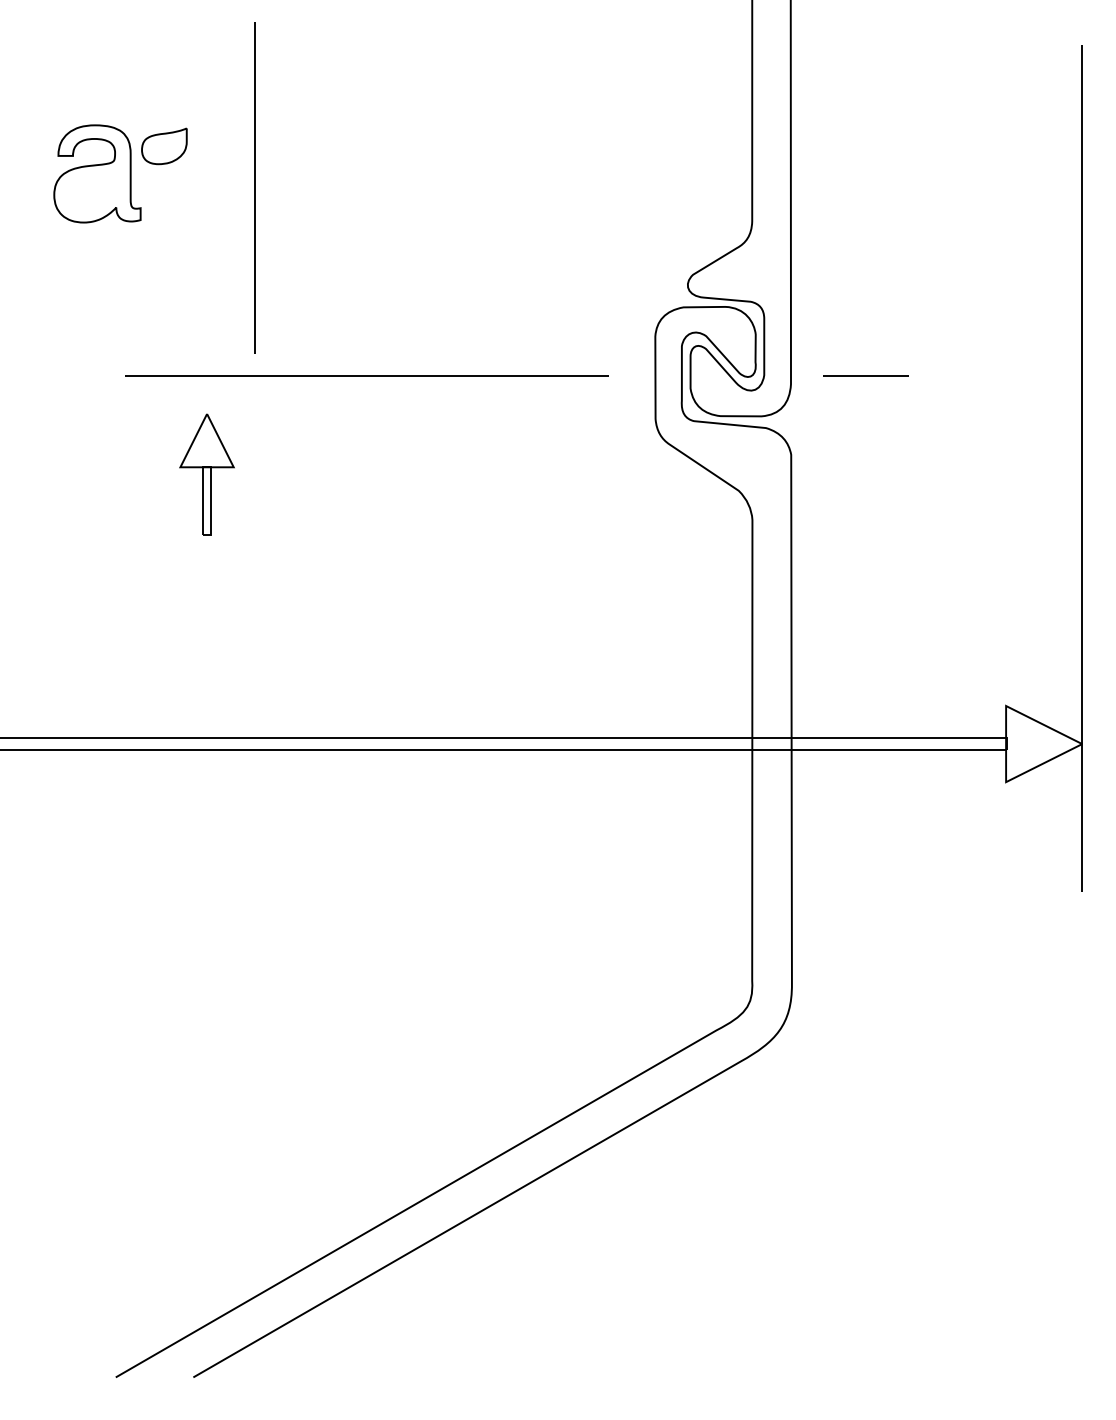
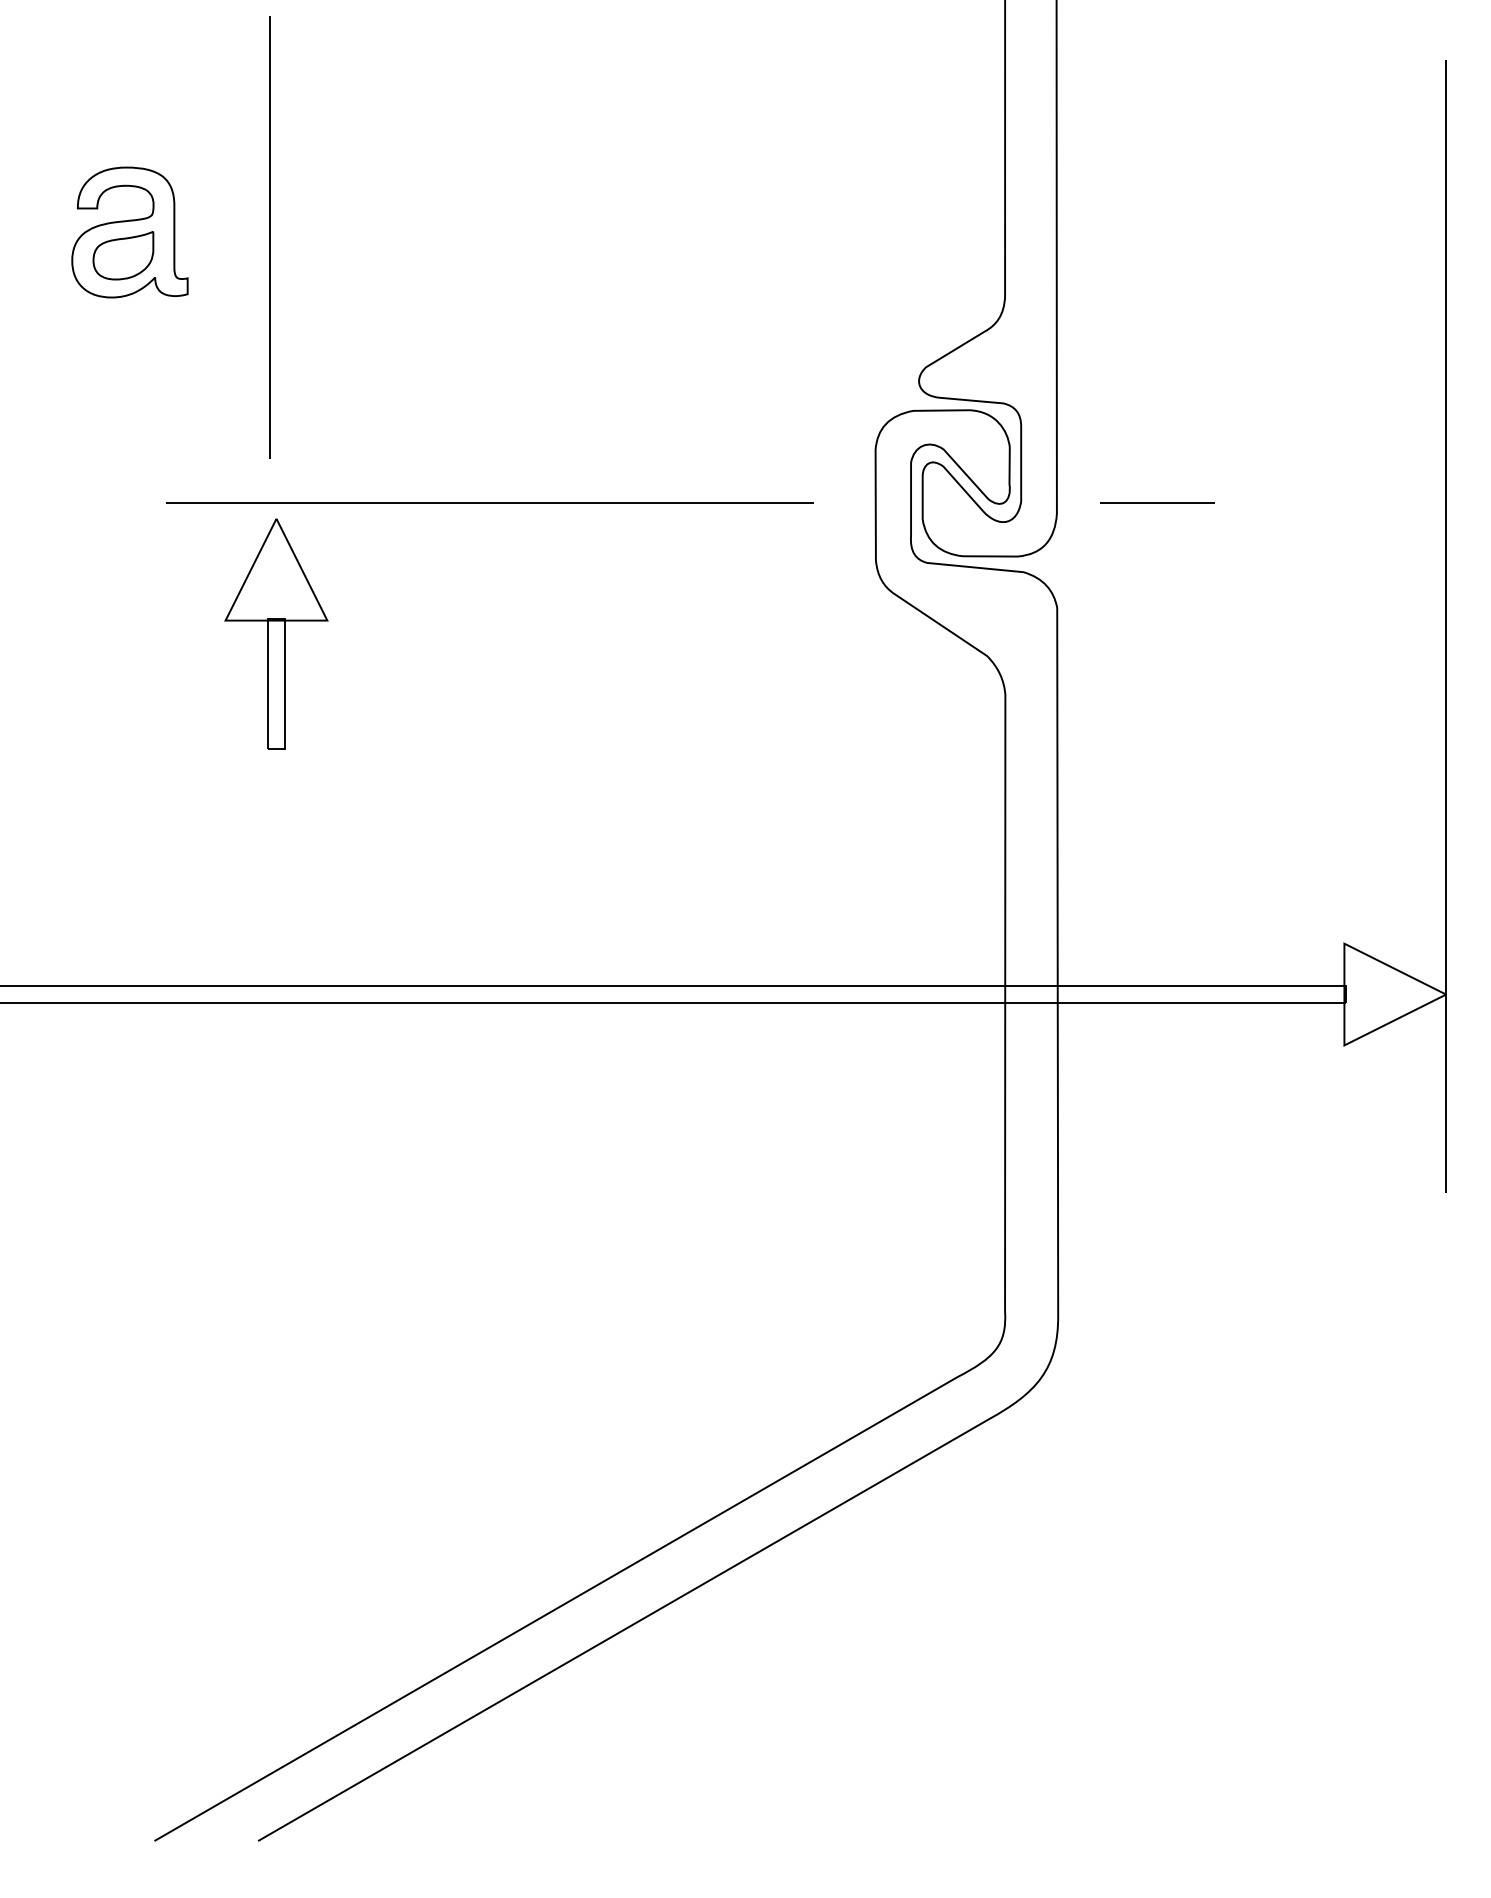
part: (164, 146) -> (123, 255), moved
line: (254, 188) -> (269, 237), moved
part: (207, 473) -> (276, 633), size x1.43

